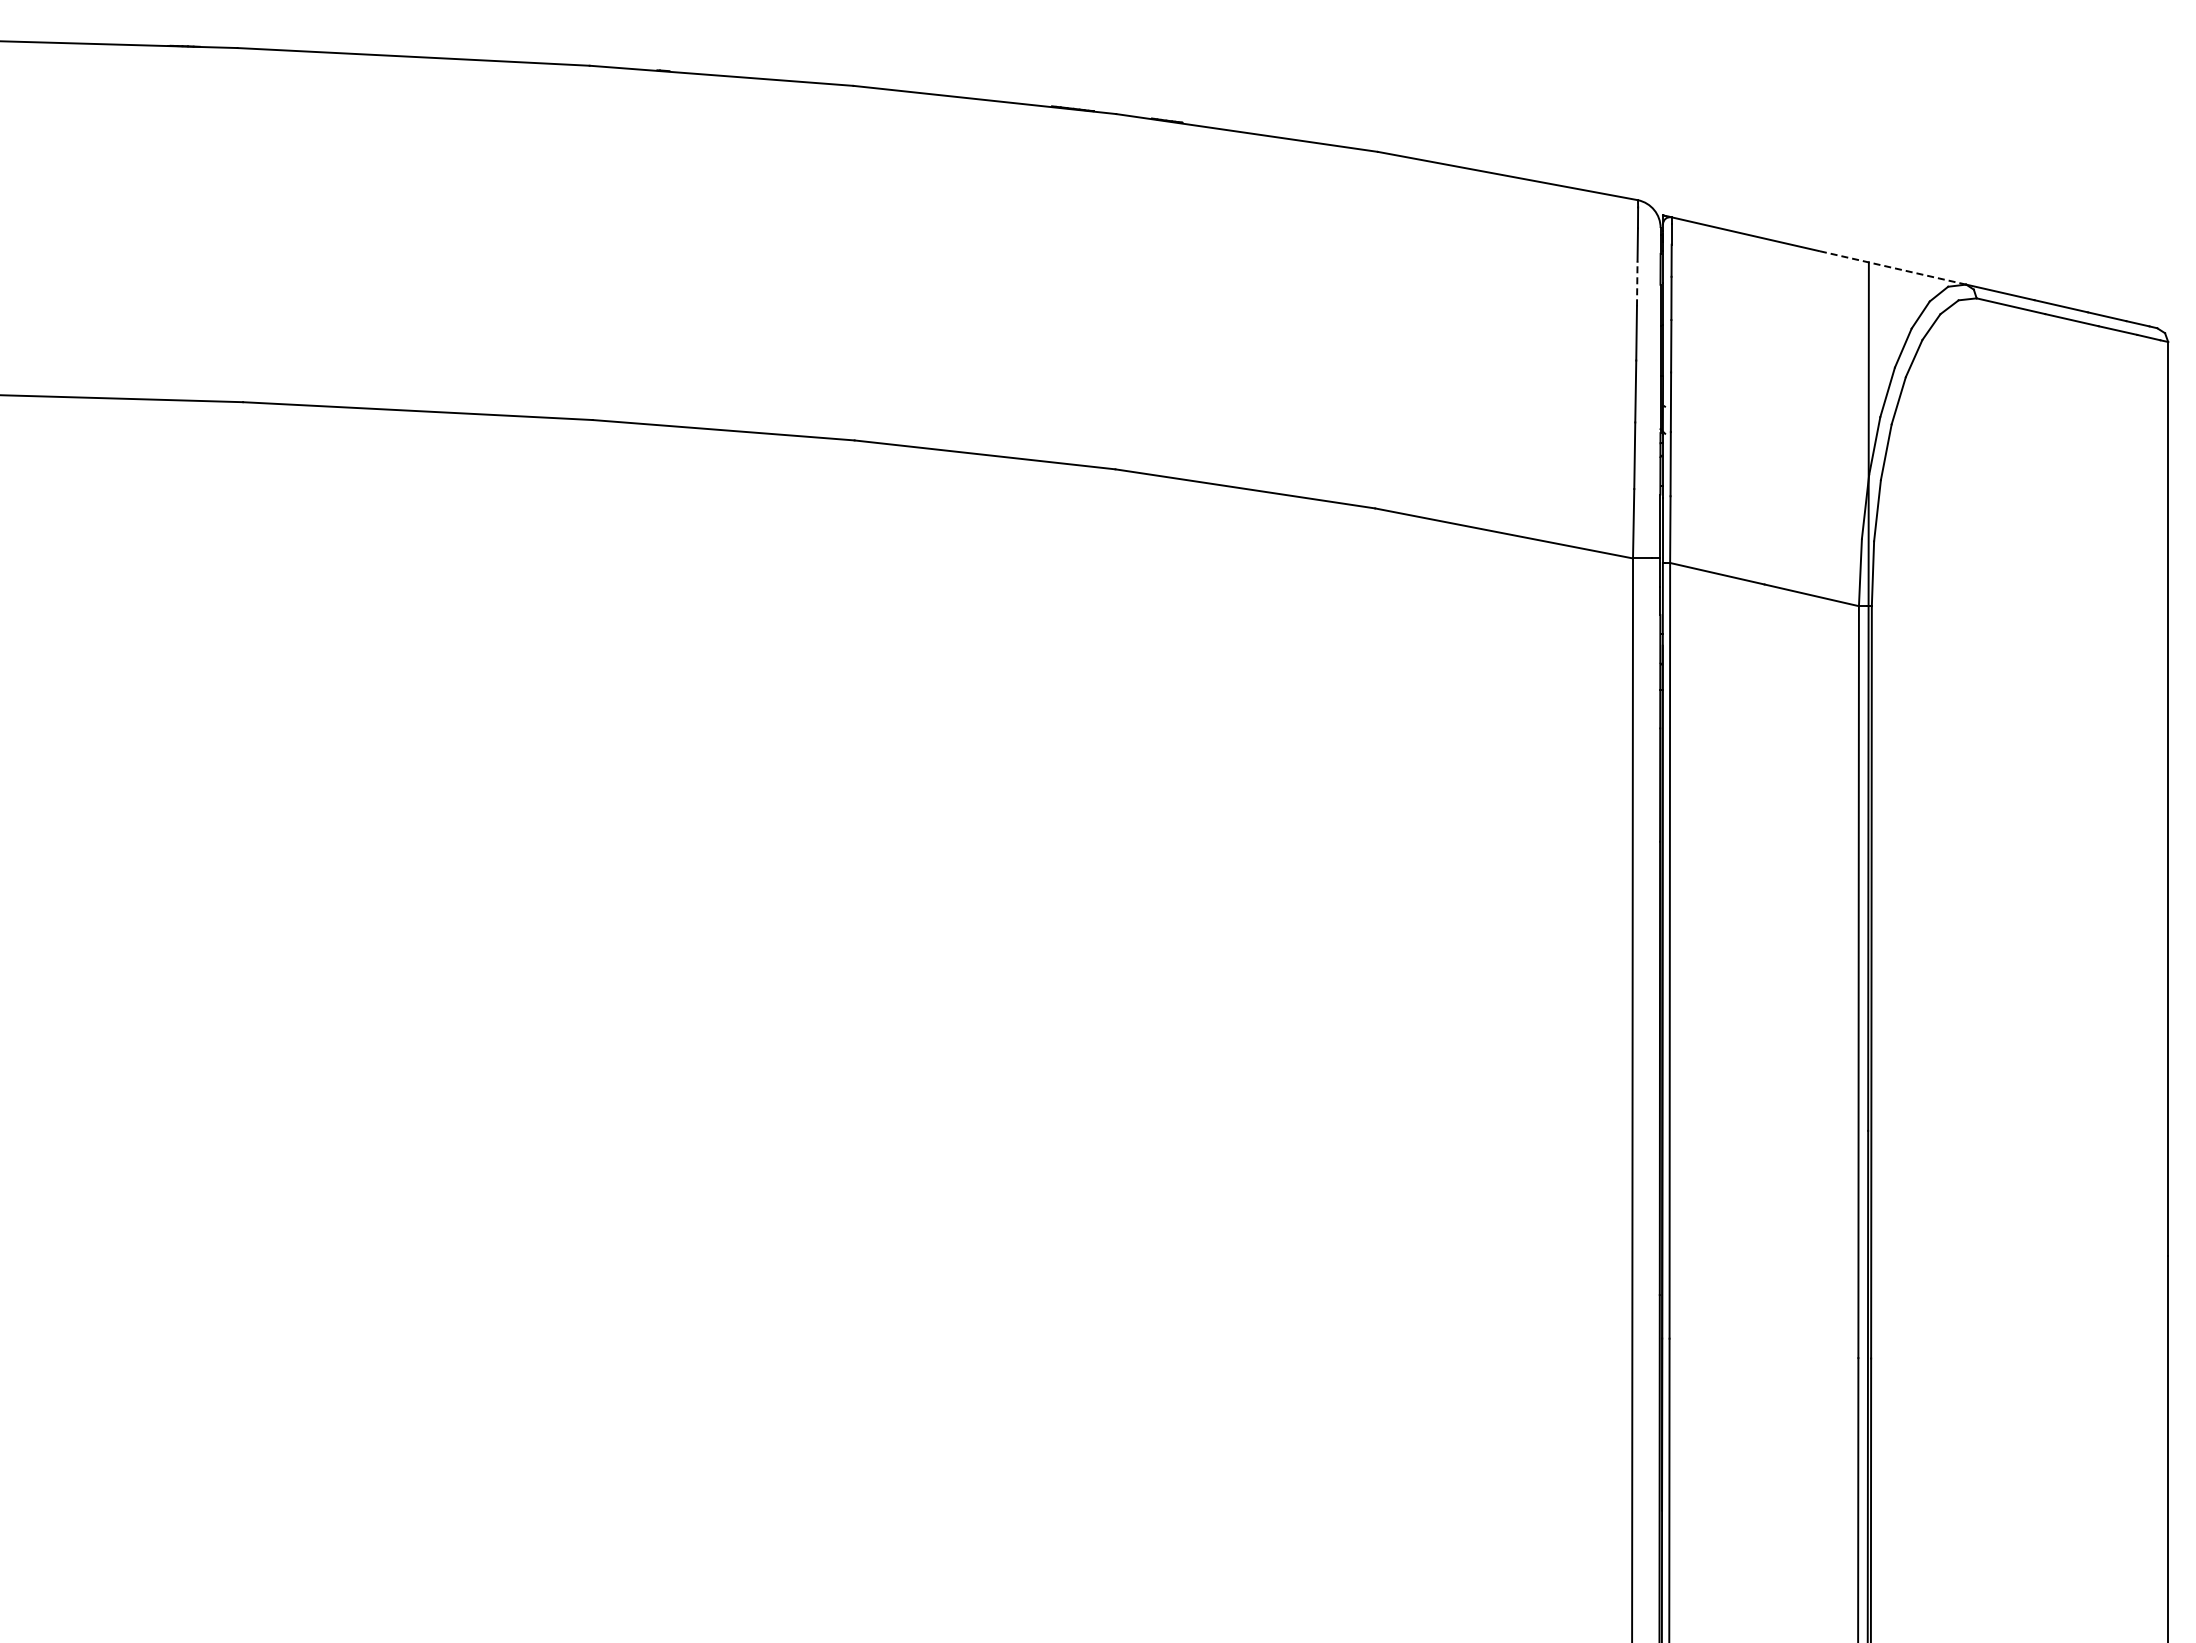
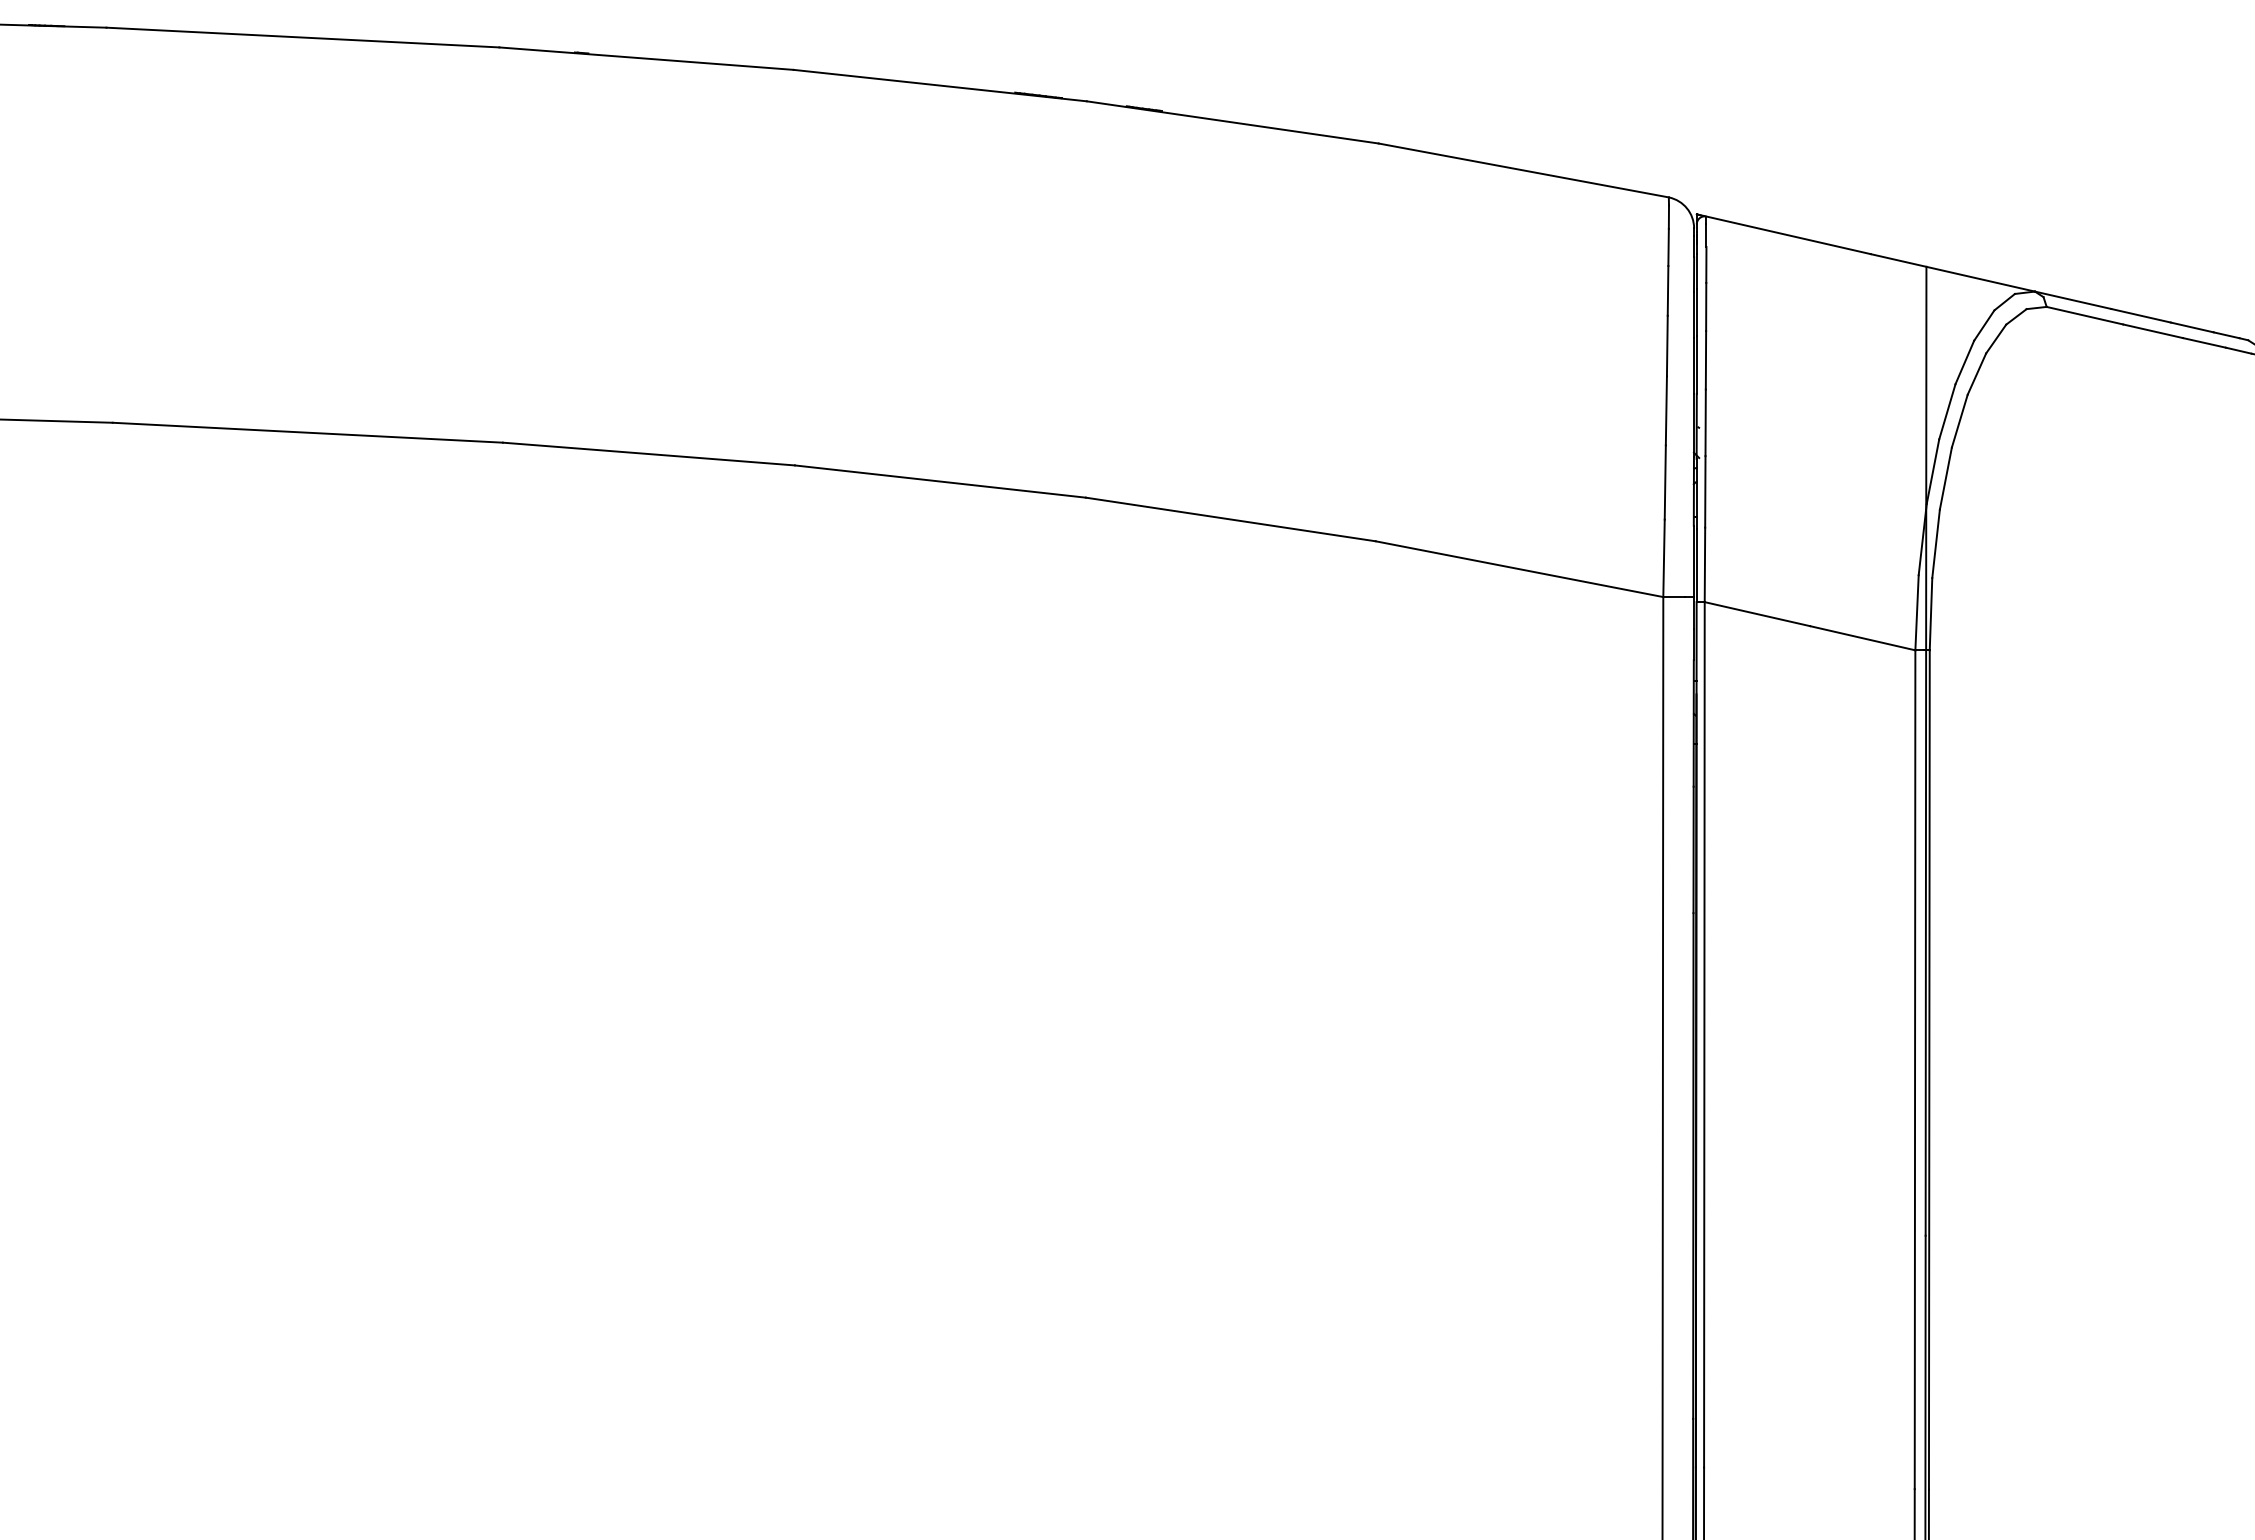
line: (1892, 267) -> (1952, 272), dashed -> solid
line: (1637, 283) -> (1668, 290), dashed -> solid

